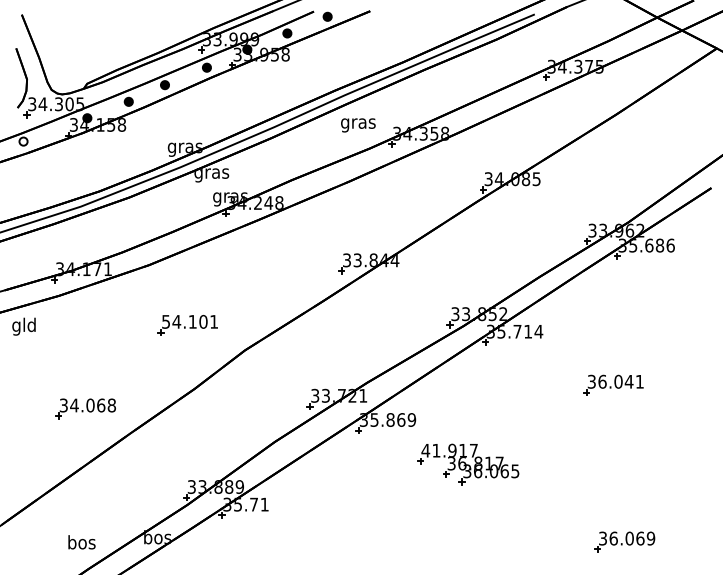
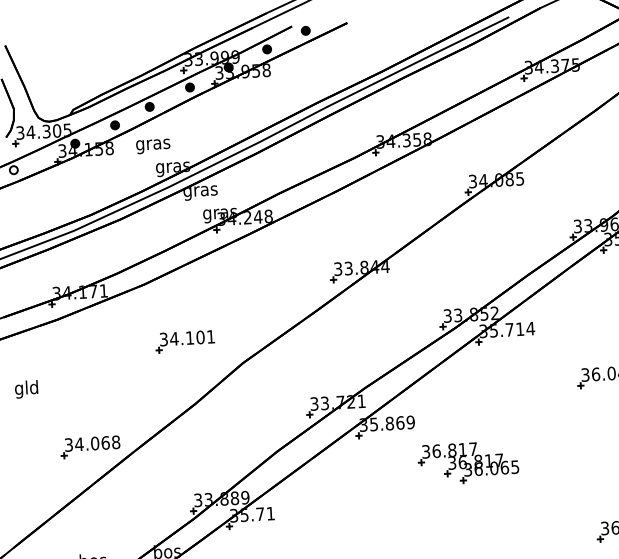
text: (358, 125) -> (153, 146), moved
text: (166, 320) -> (164, 338), 54.101 -> 34.101
text: (23, 326) -> (26, 389), moved
part: (85, 408) -> (90, 446), moved
text: (438, 450) -> (438, 450), 41.917 -> 36.817

